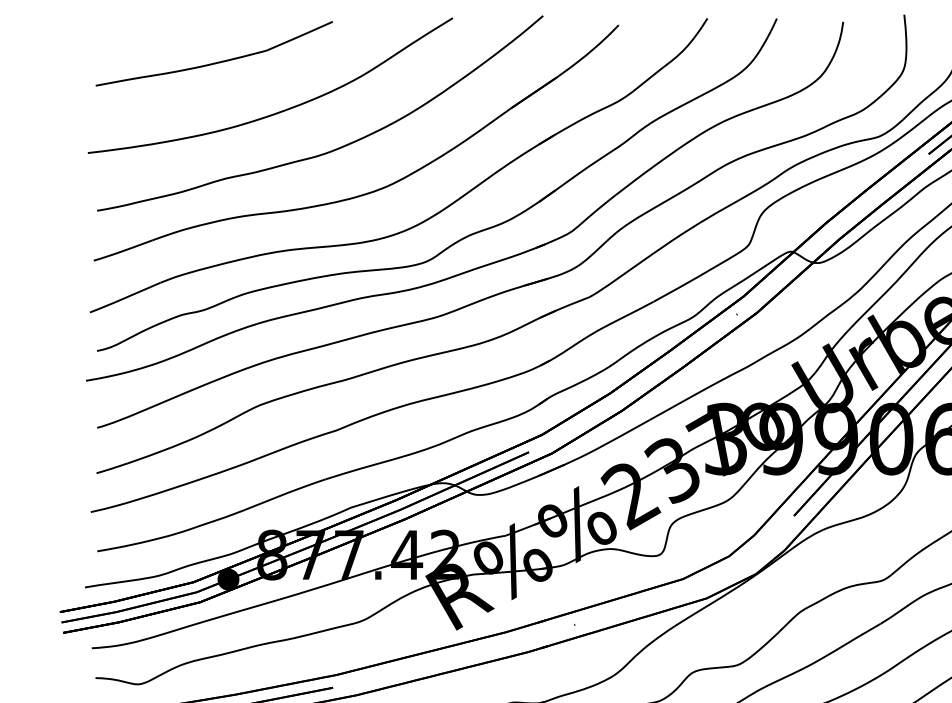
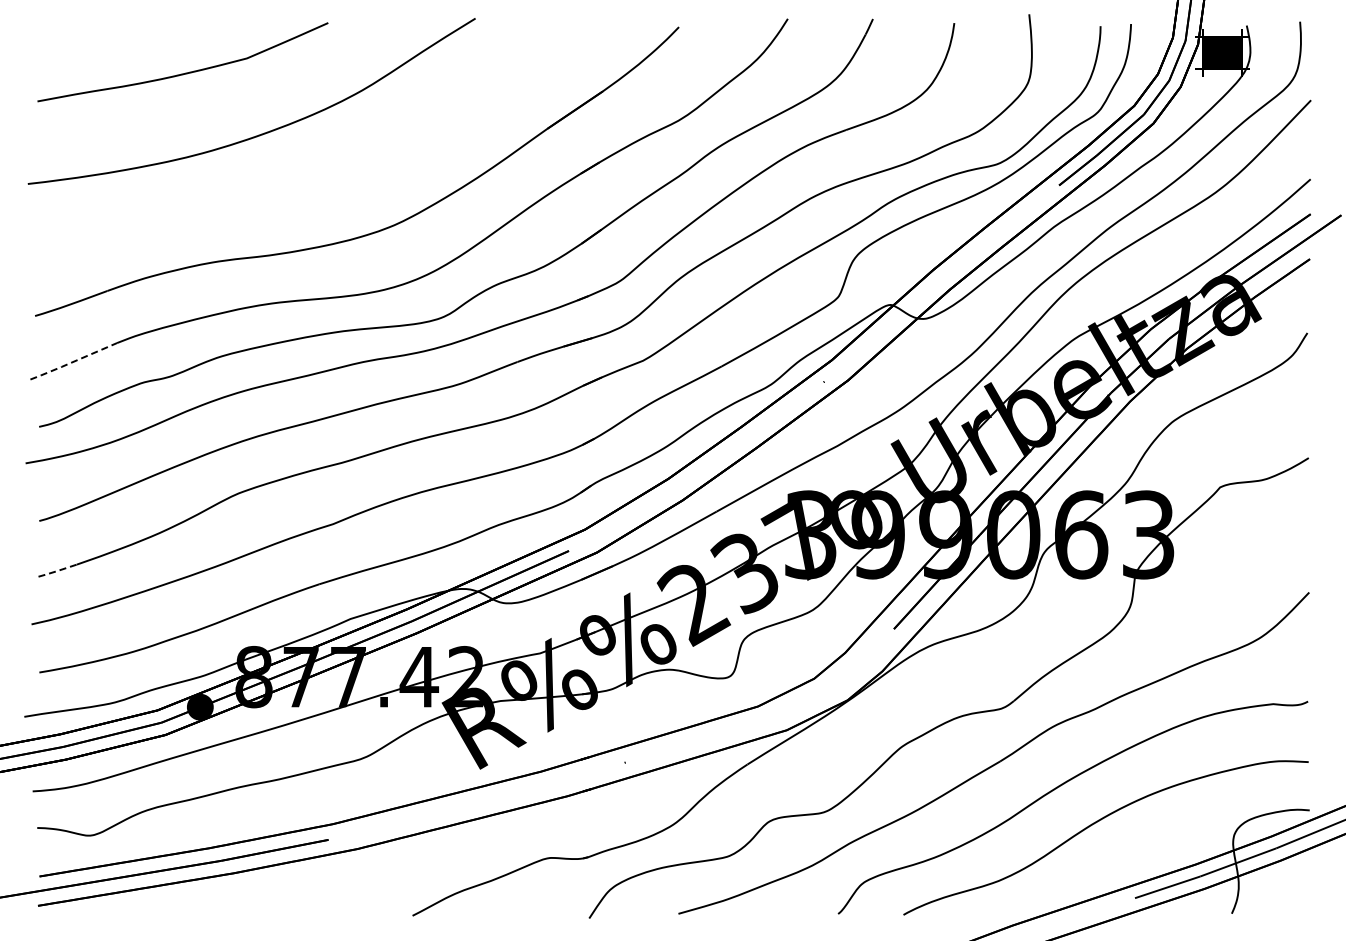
curve: (333, 149) -> (329, 179), removed
line: (124, 298) -> (72, 362), solid -> dashed
line: (111, 468) -> (56, 571), solid -> dashed

